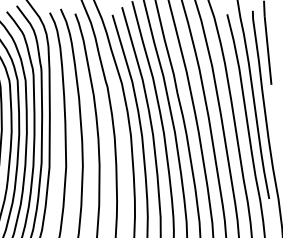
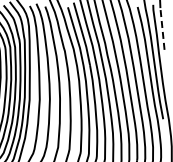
line: (268, 49) -> (162, 28), solid -> dashed

